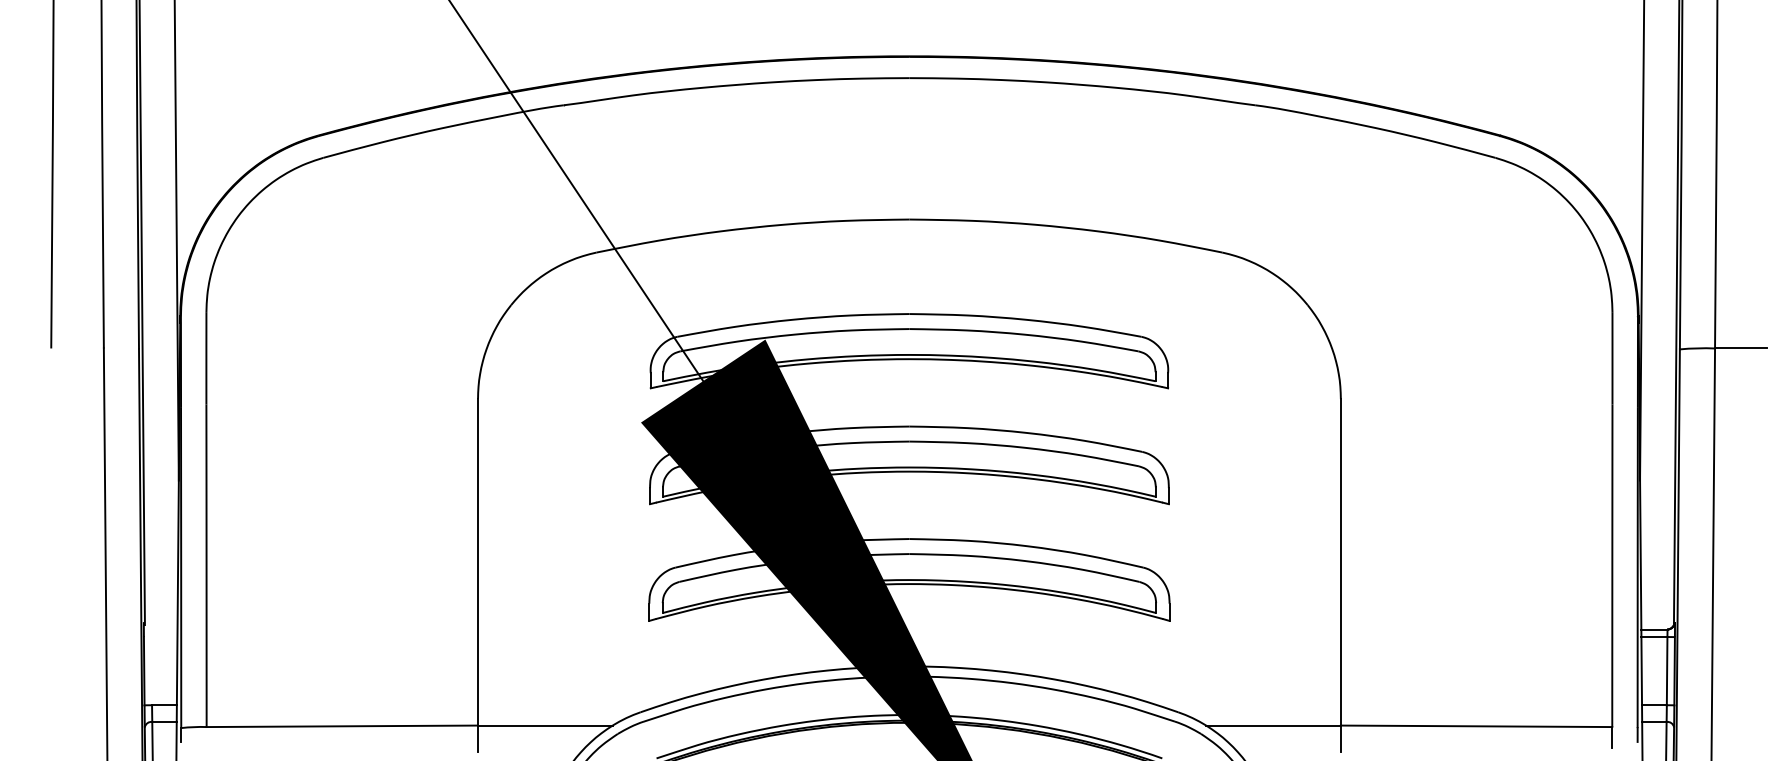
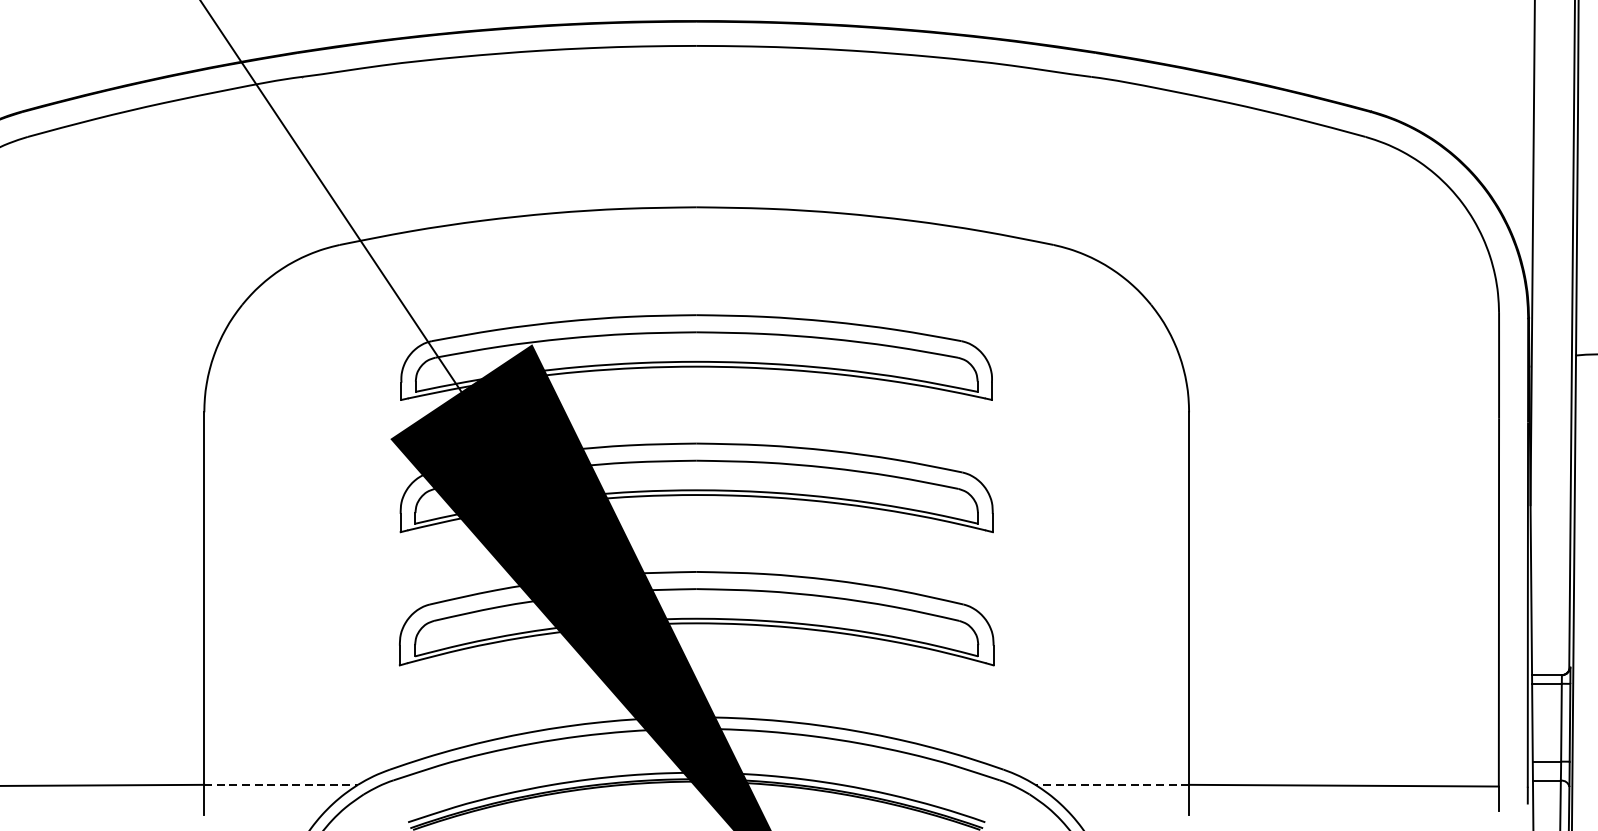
line: (545, 725) -> (281, 784), solid -> dashed
line: (1273, 725) -> (1112, 784), solid -> dashed

